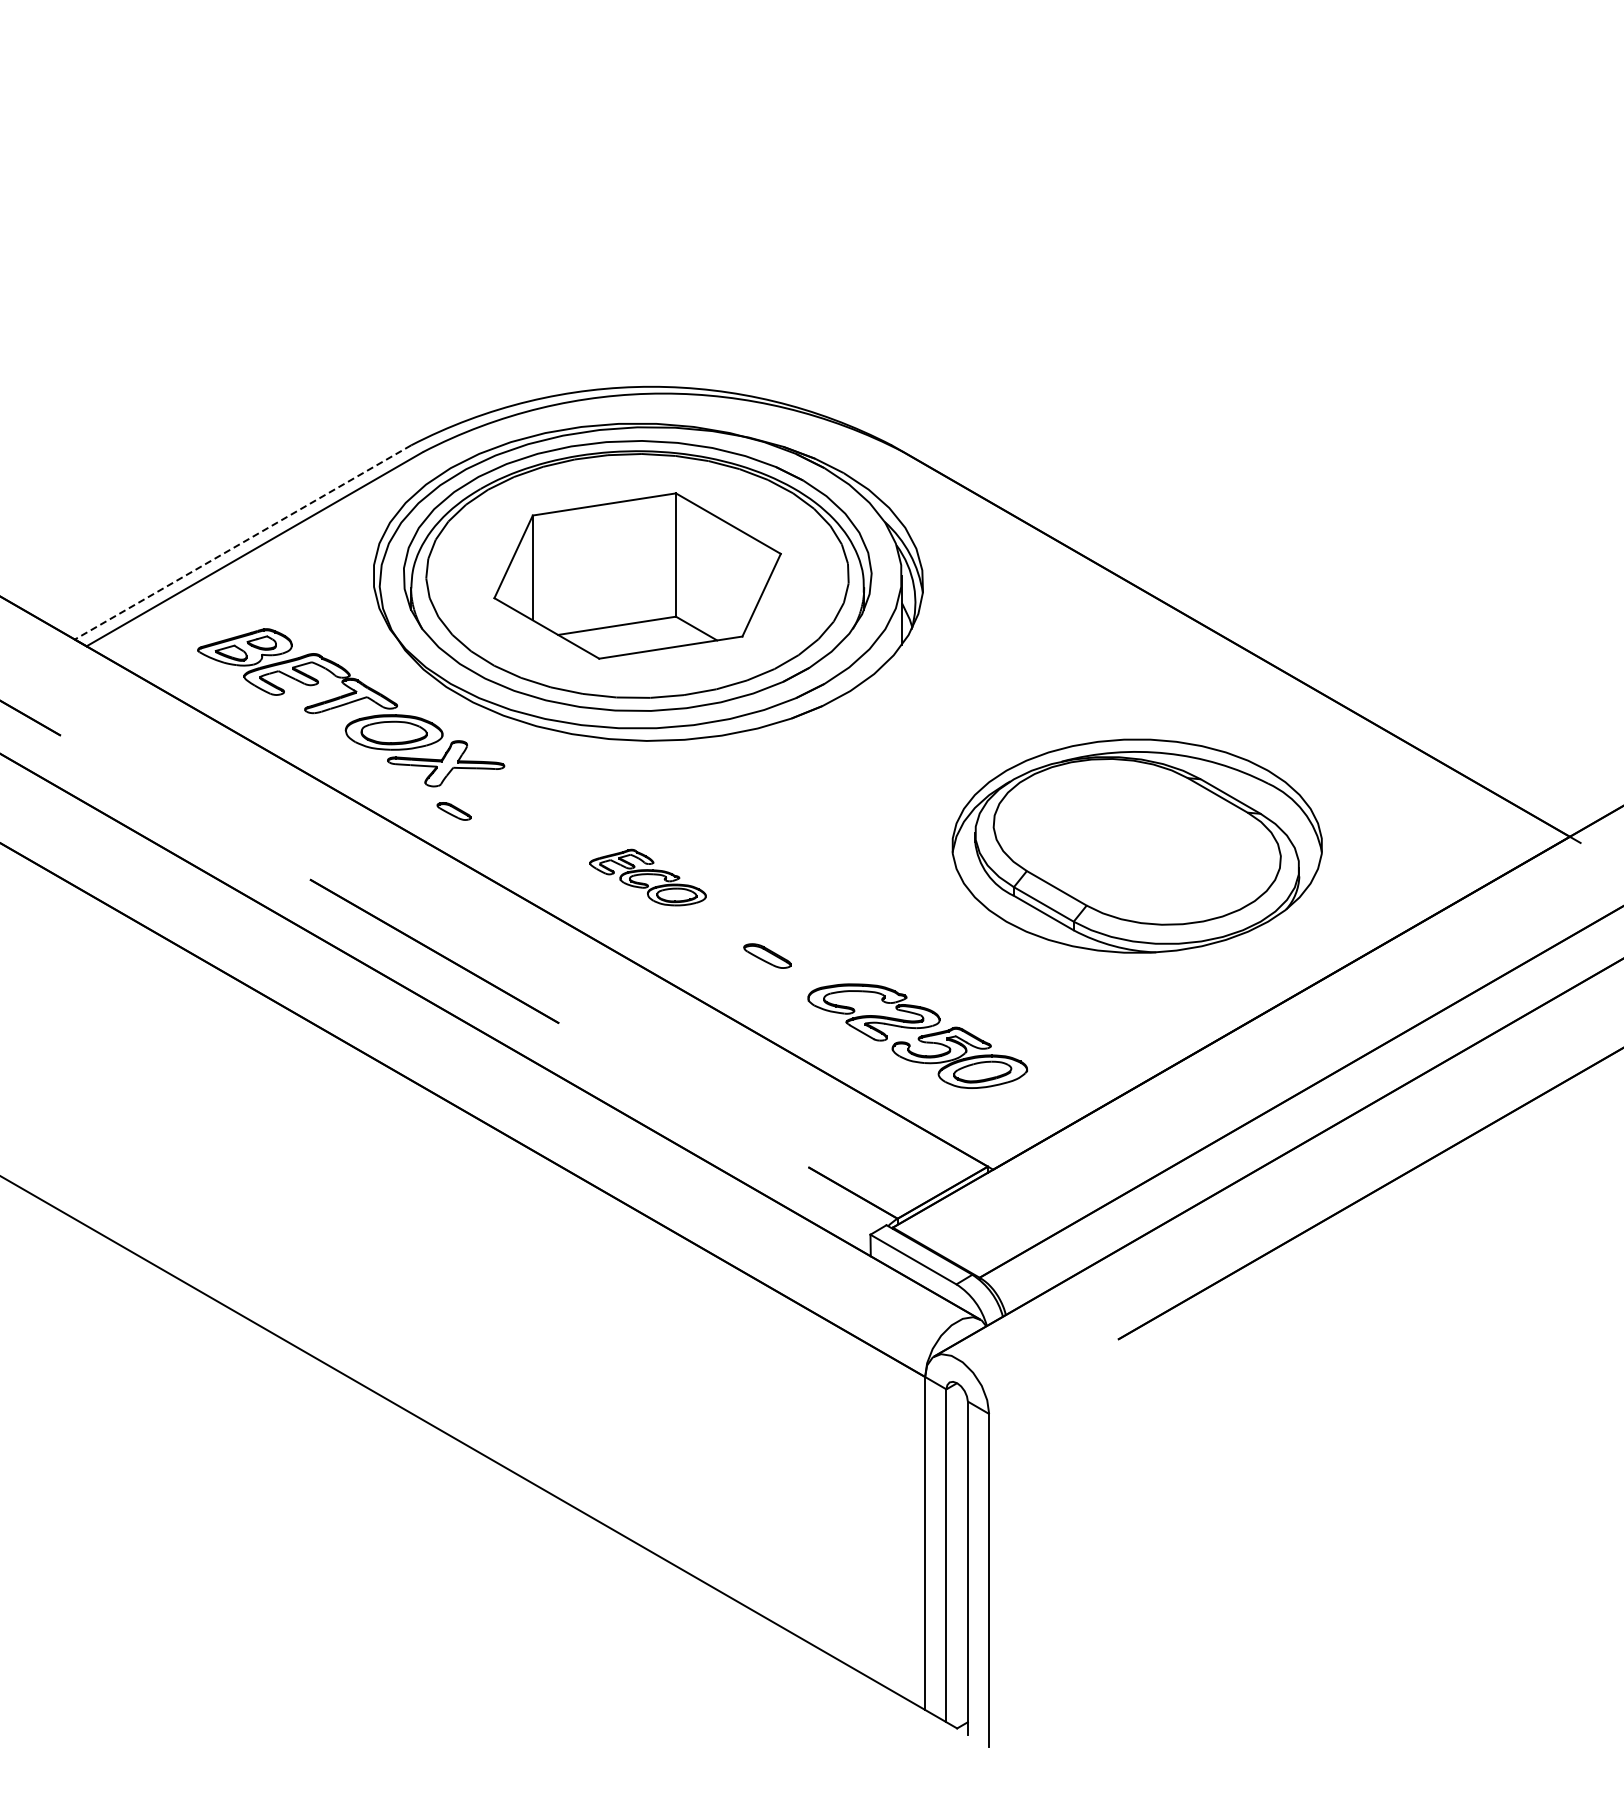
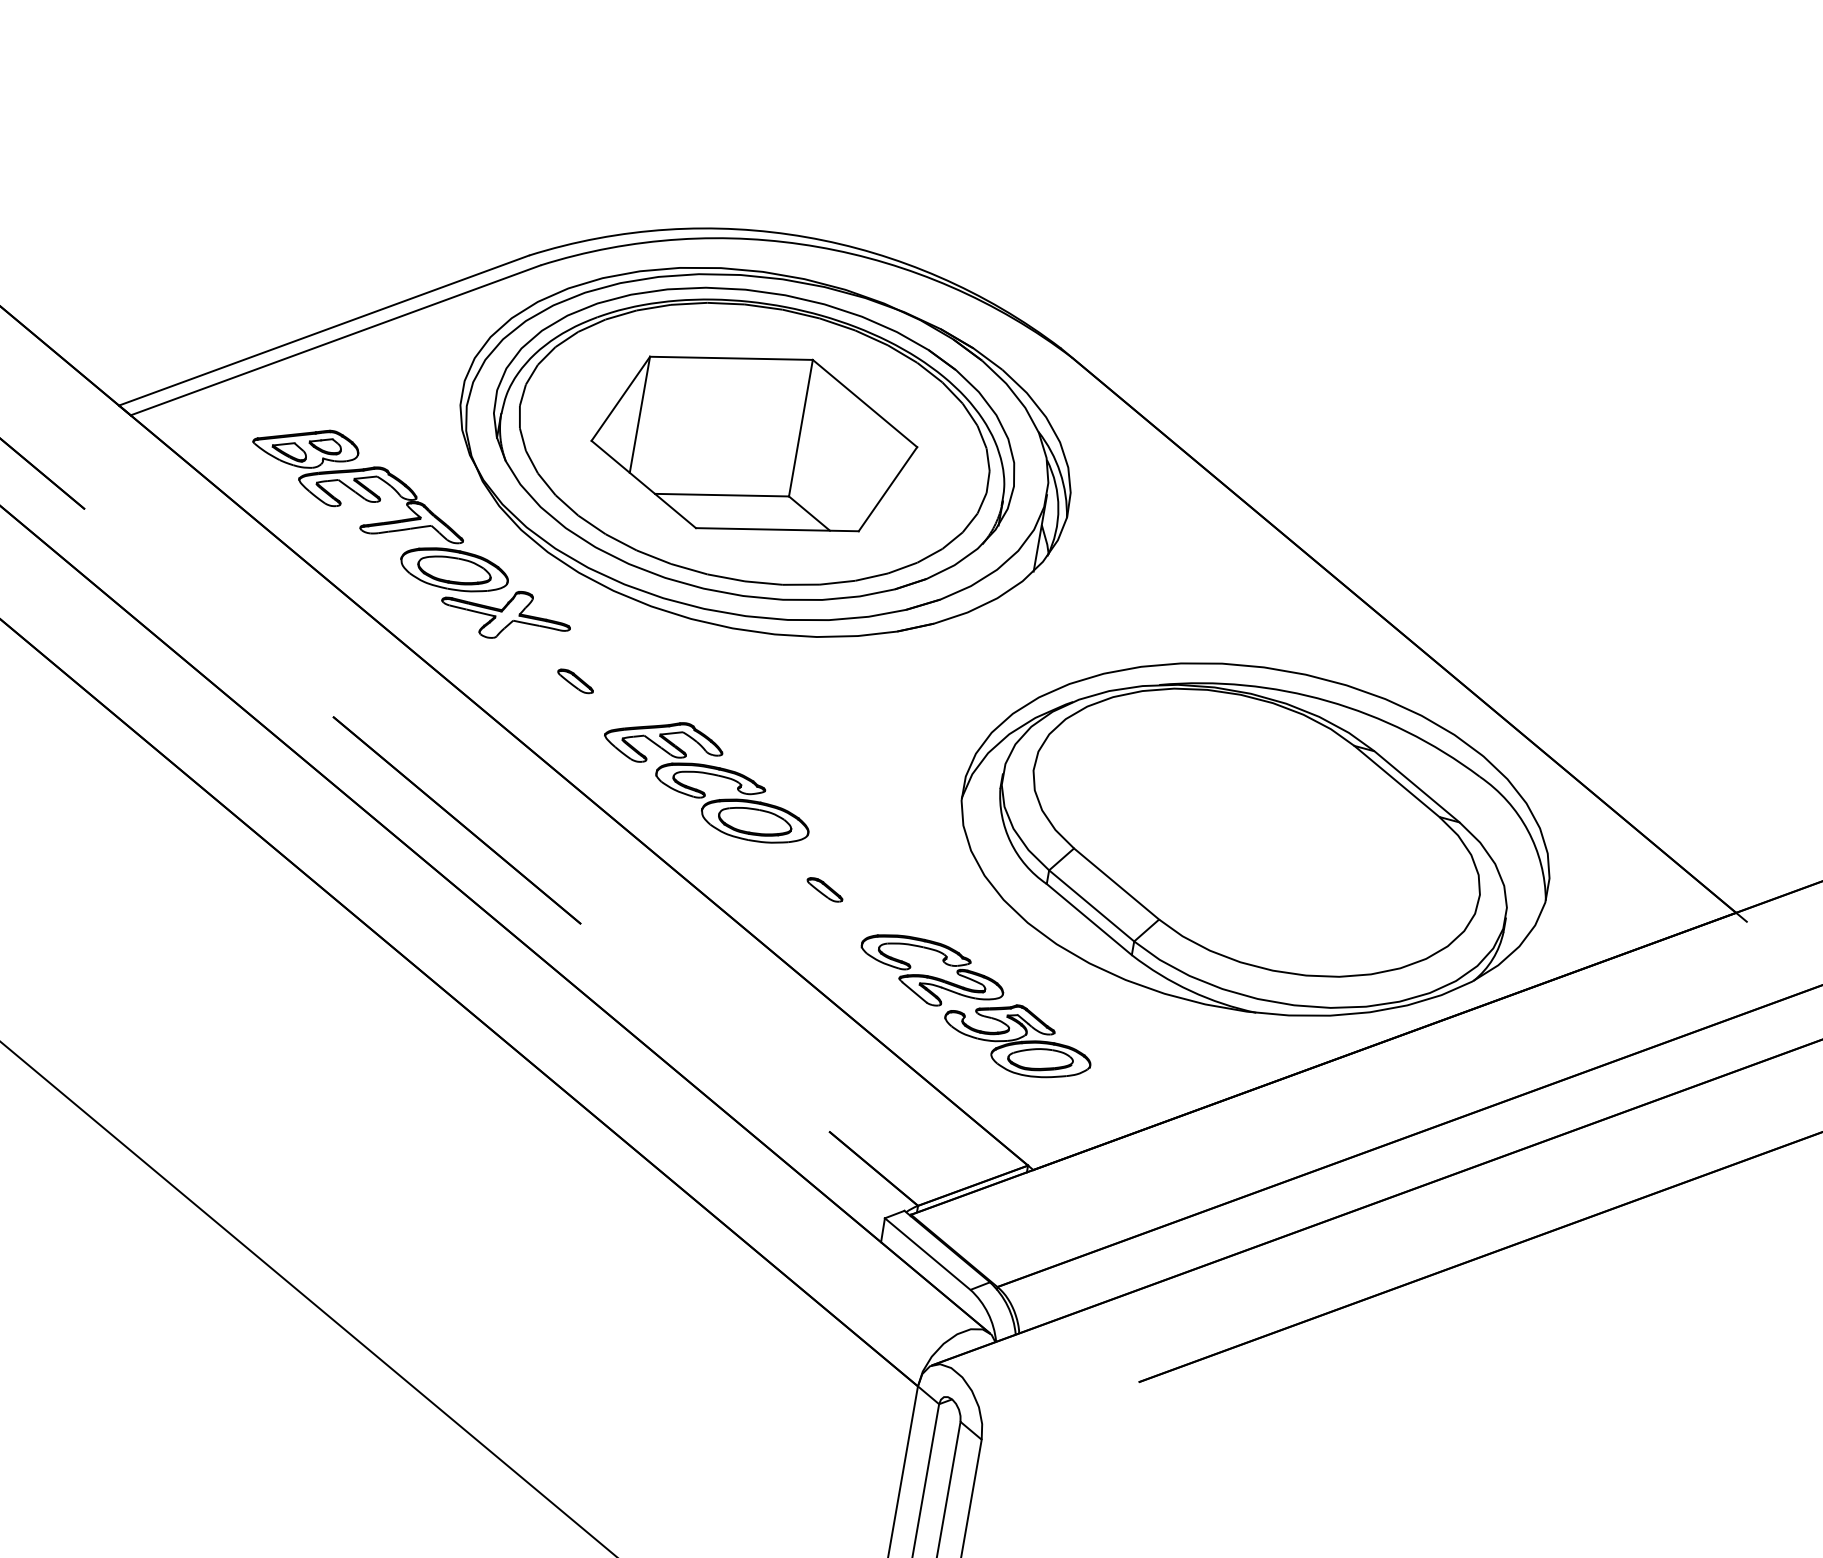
line: (242, 542) -> (323, 330), dashed -> solid
part: (453, 811) -> (574, 681), moved
part: (1136, 846) -> (1254, 839), size x1.43
part: (647, 877) -> (707, 779), size x1.67
part: (767, 955) -> (824, 889), size x0.71

